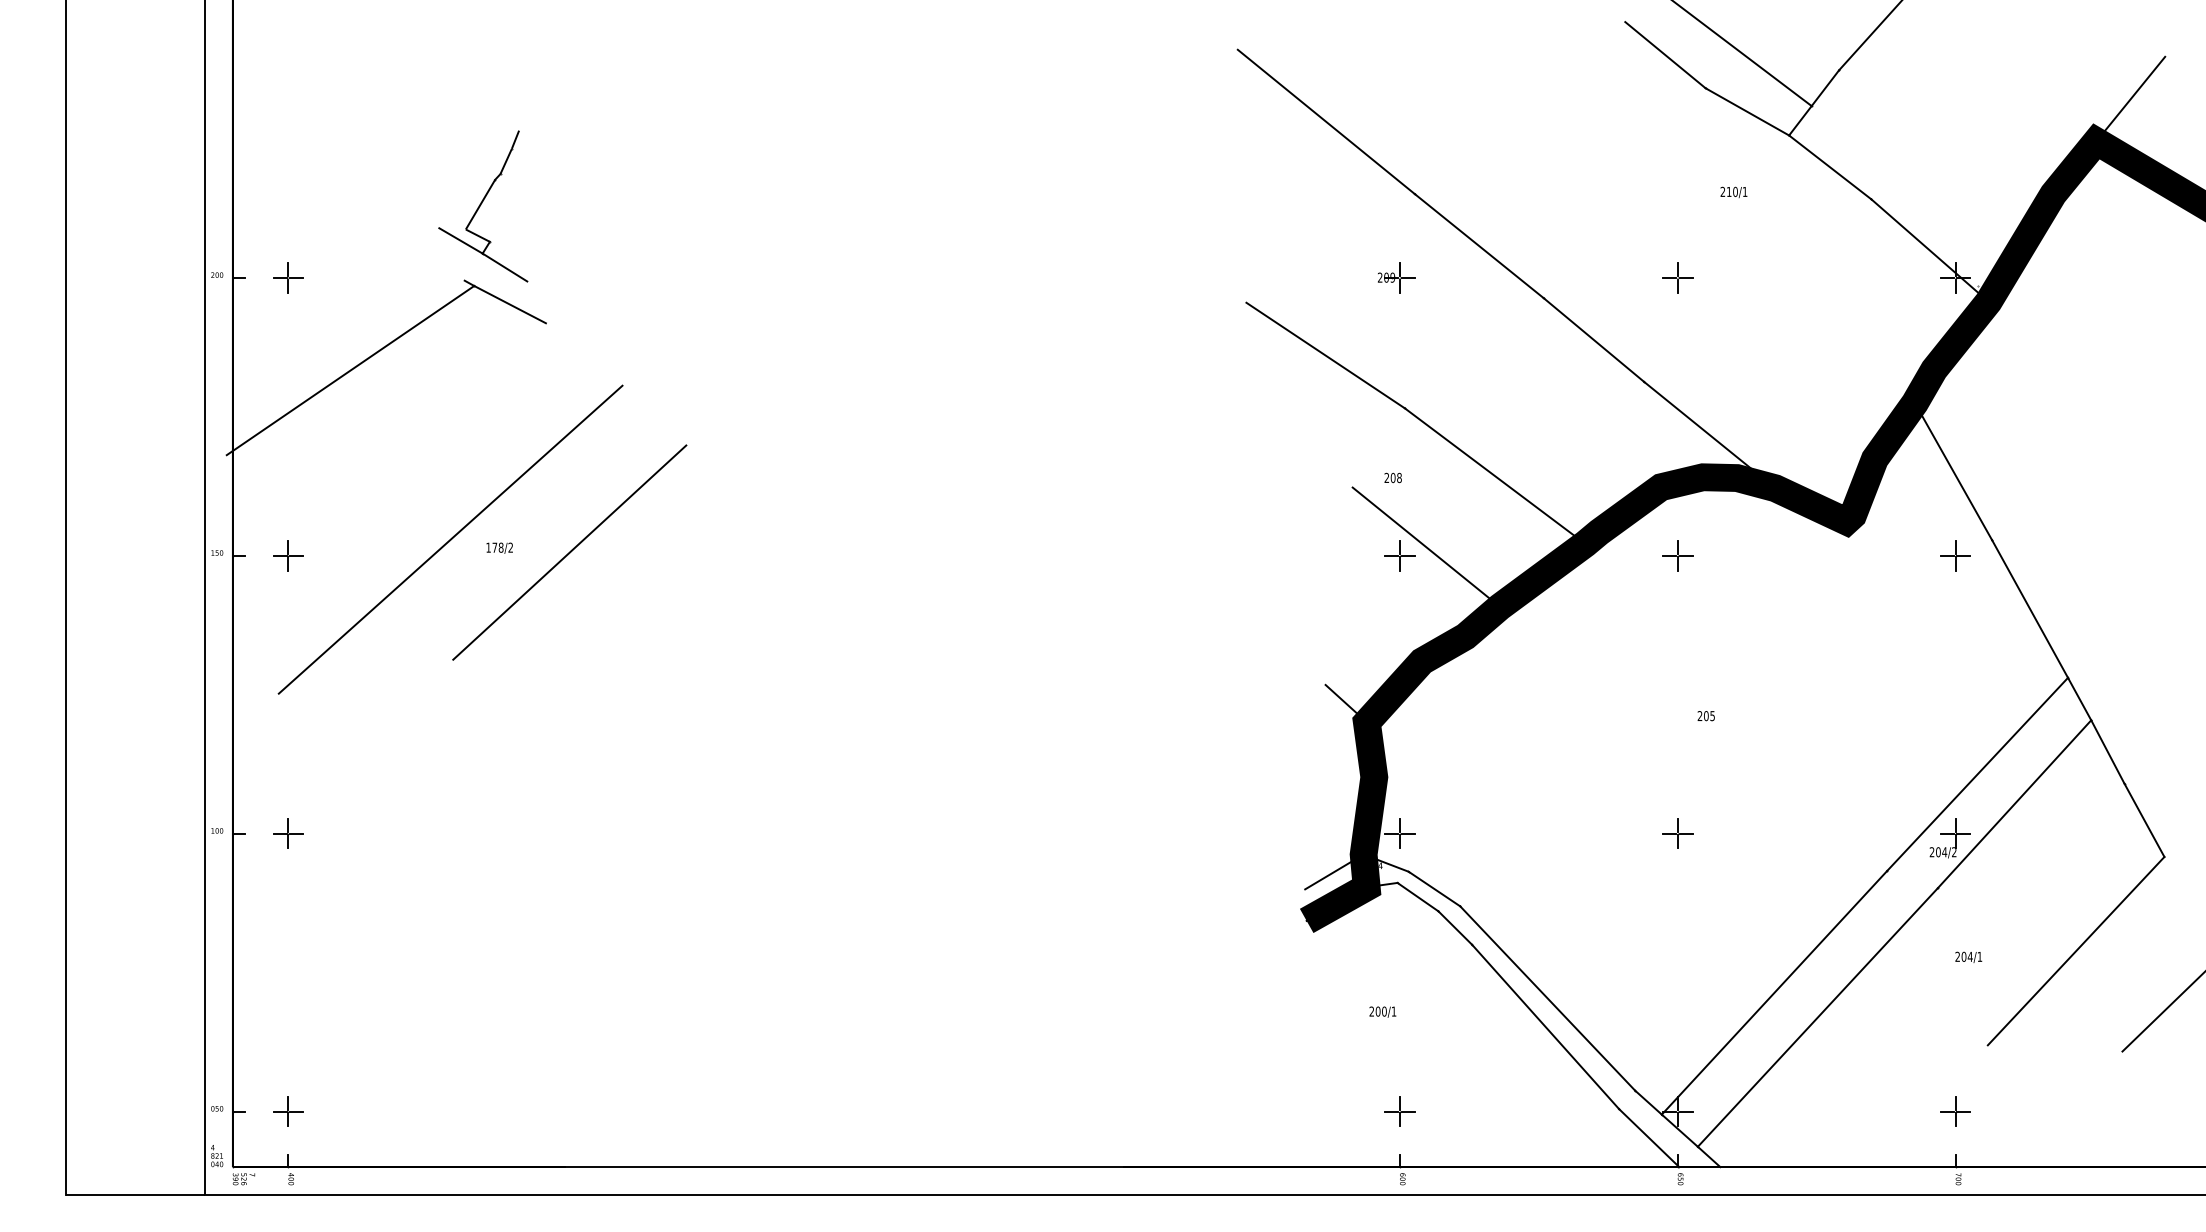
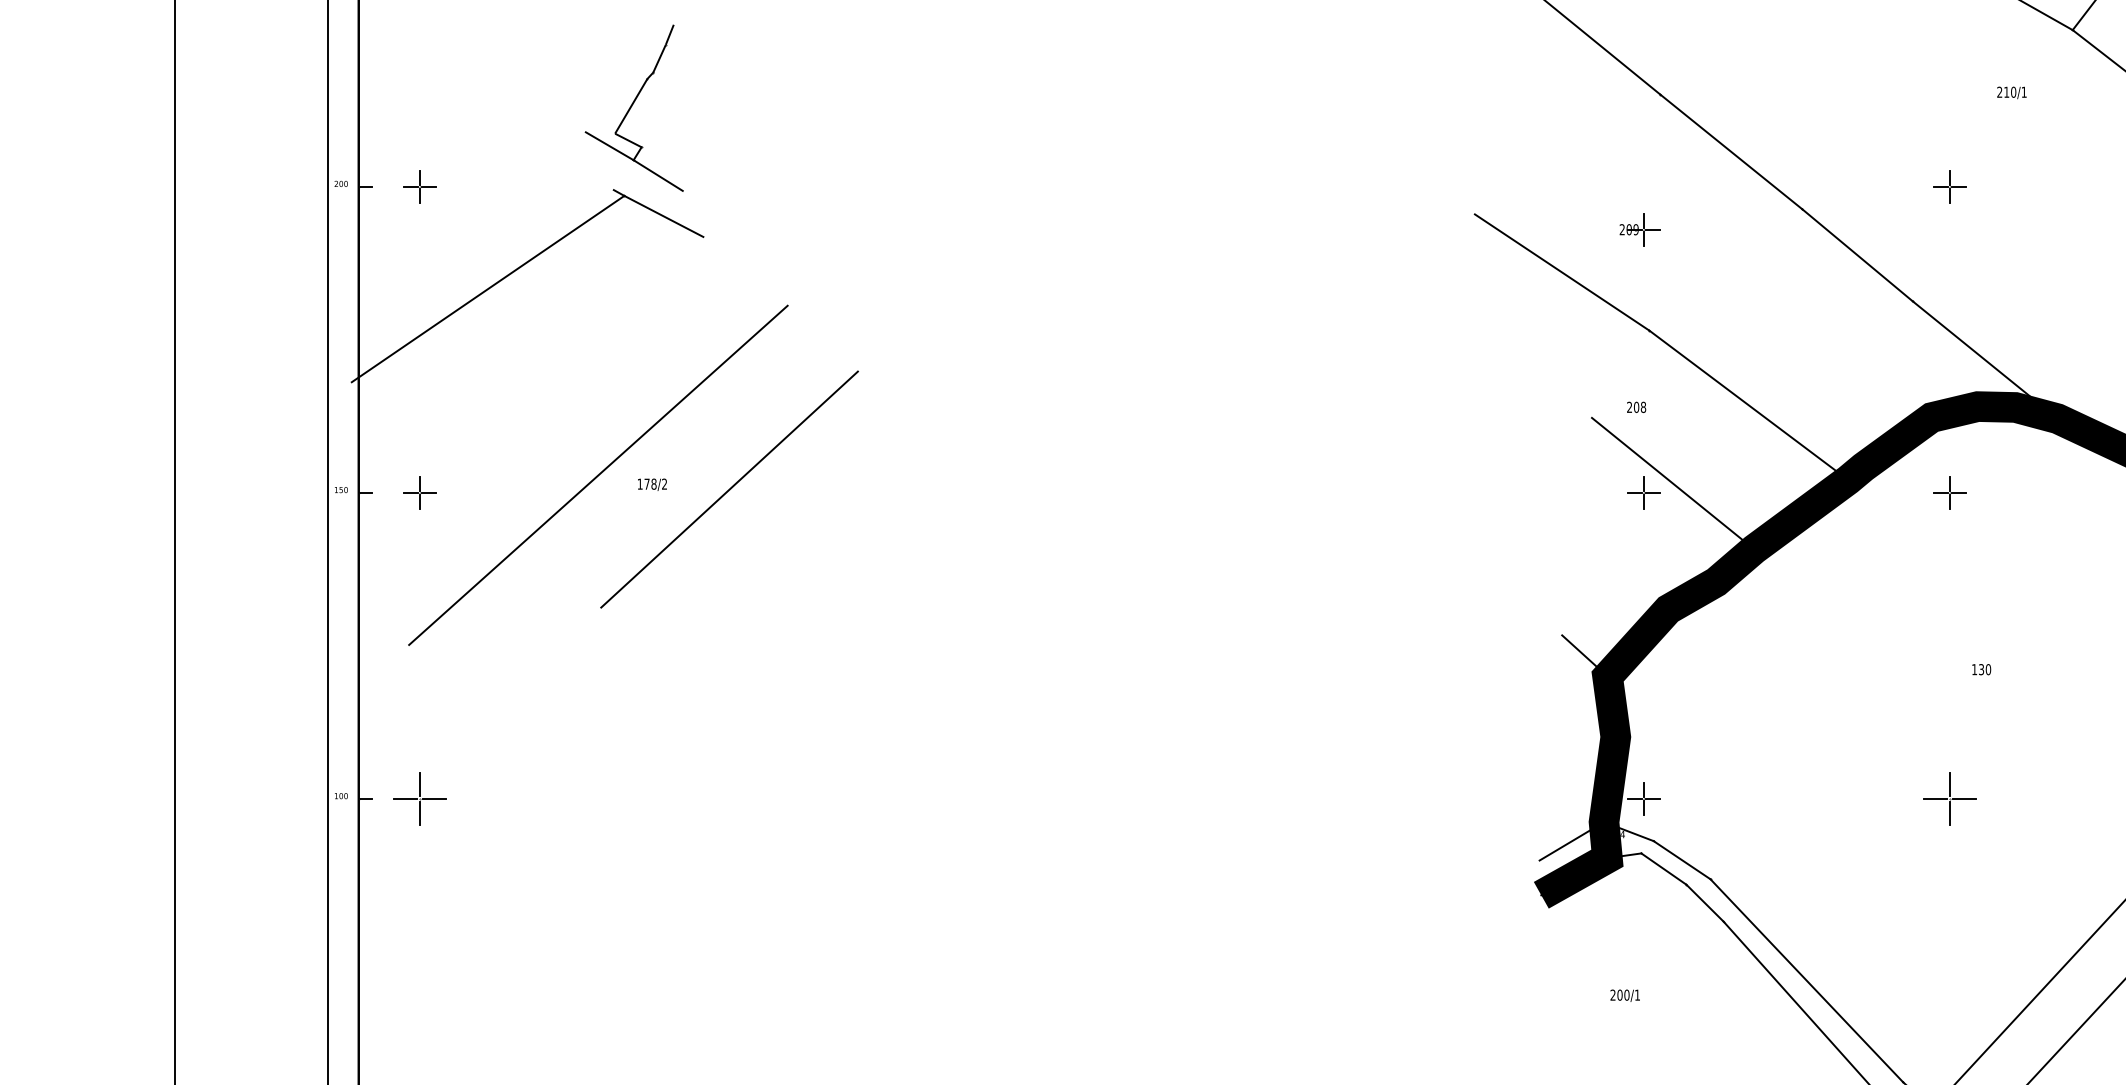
part: (1396, 277) -> (1640, 229), moved
text: (1706, 716) -> (1981, 670), 205 -> 130
part: (288, 833) -> (419, 798), size x1.6
part: (1677, 833) -> (1949, 798), size x1.6

